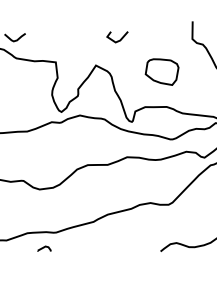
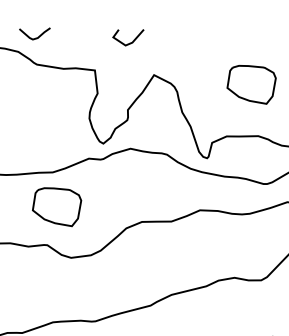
line: (119, 39) -> (131, 41), moved
part: (29, 154) -> (56, 206), added

